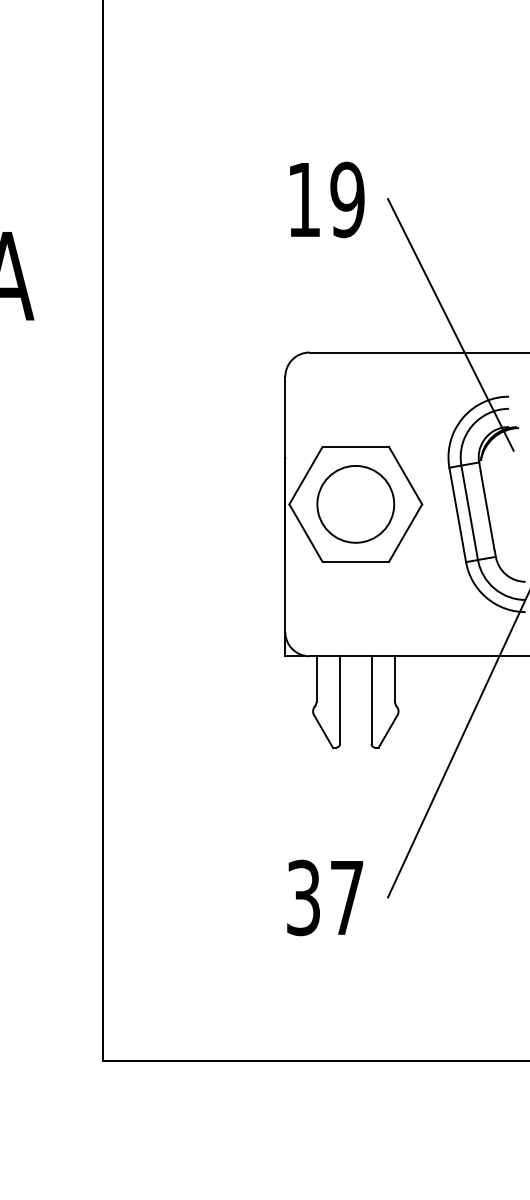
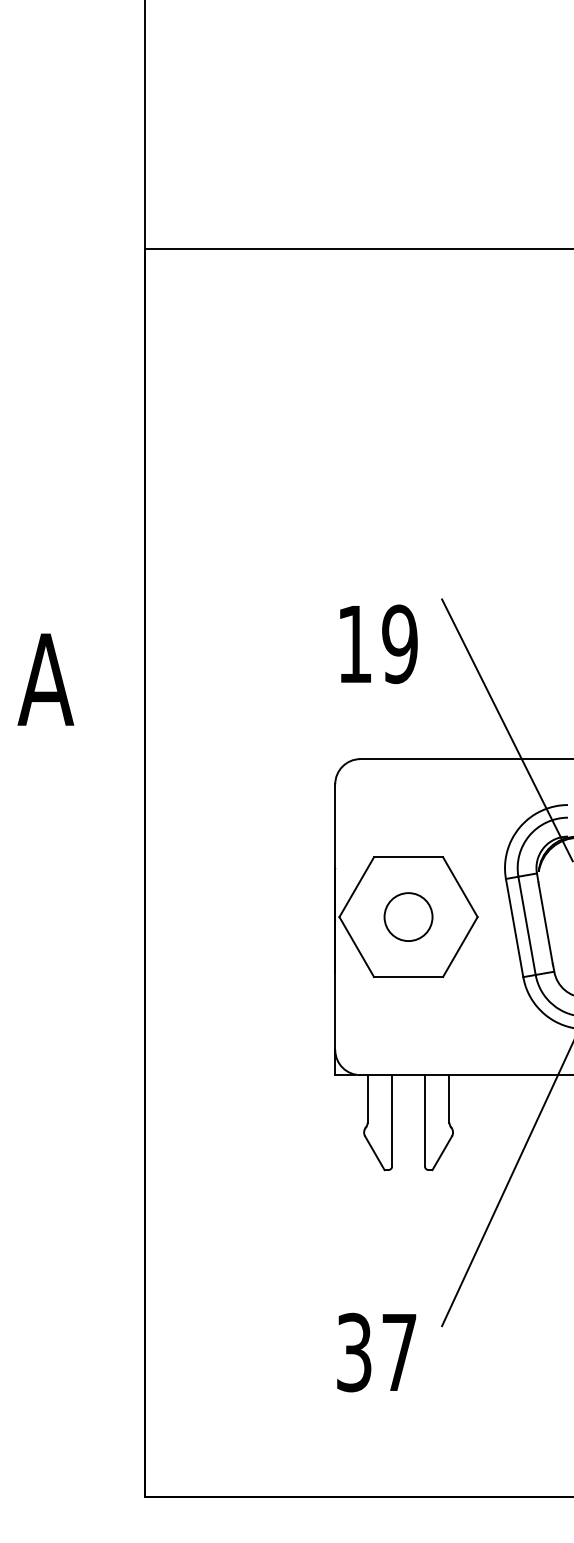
text: (326, 200) -> (378, 644), moved
circle: (355, 504) -> (408, 917), size x0.6
text: (324, 897) -> (376, 1352), moved

